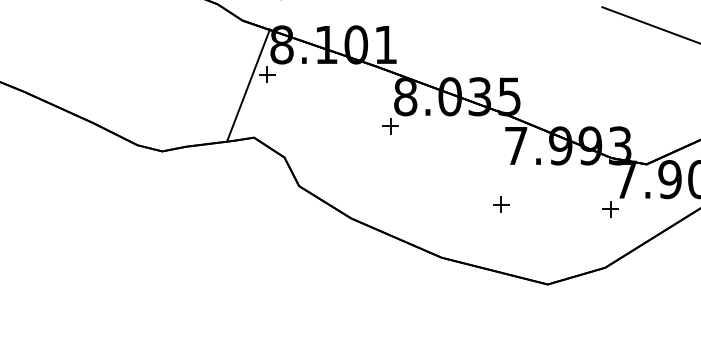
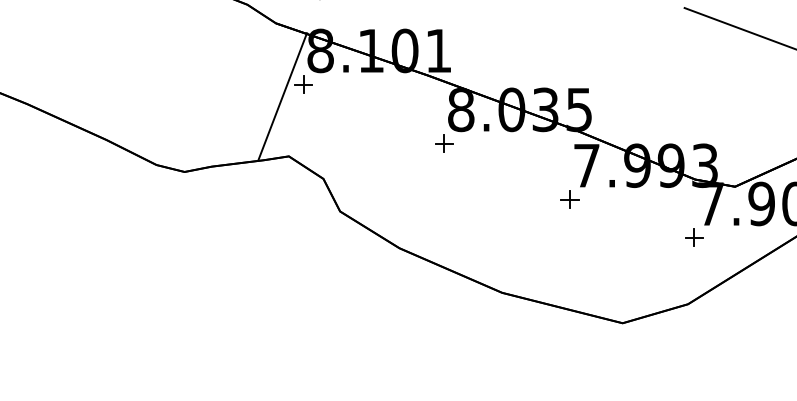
part: (501, 204) -> (570, 199), moved

